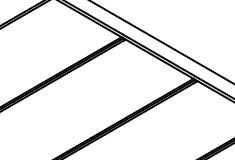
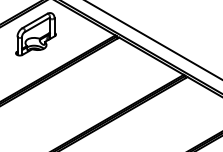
part: (37, 36) -> (35, 34), added

